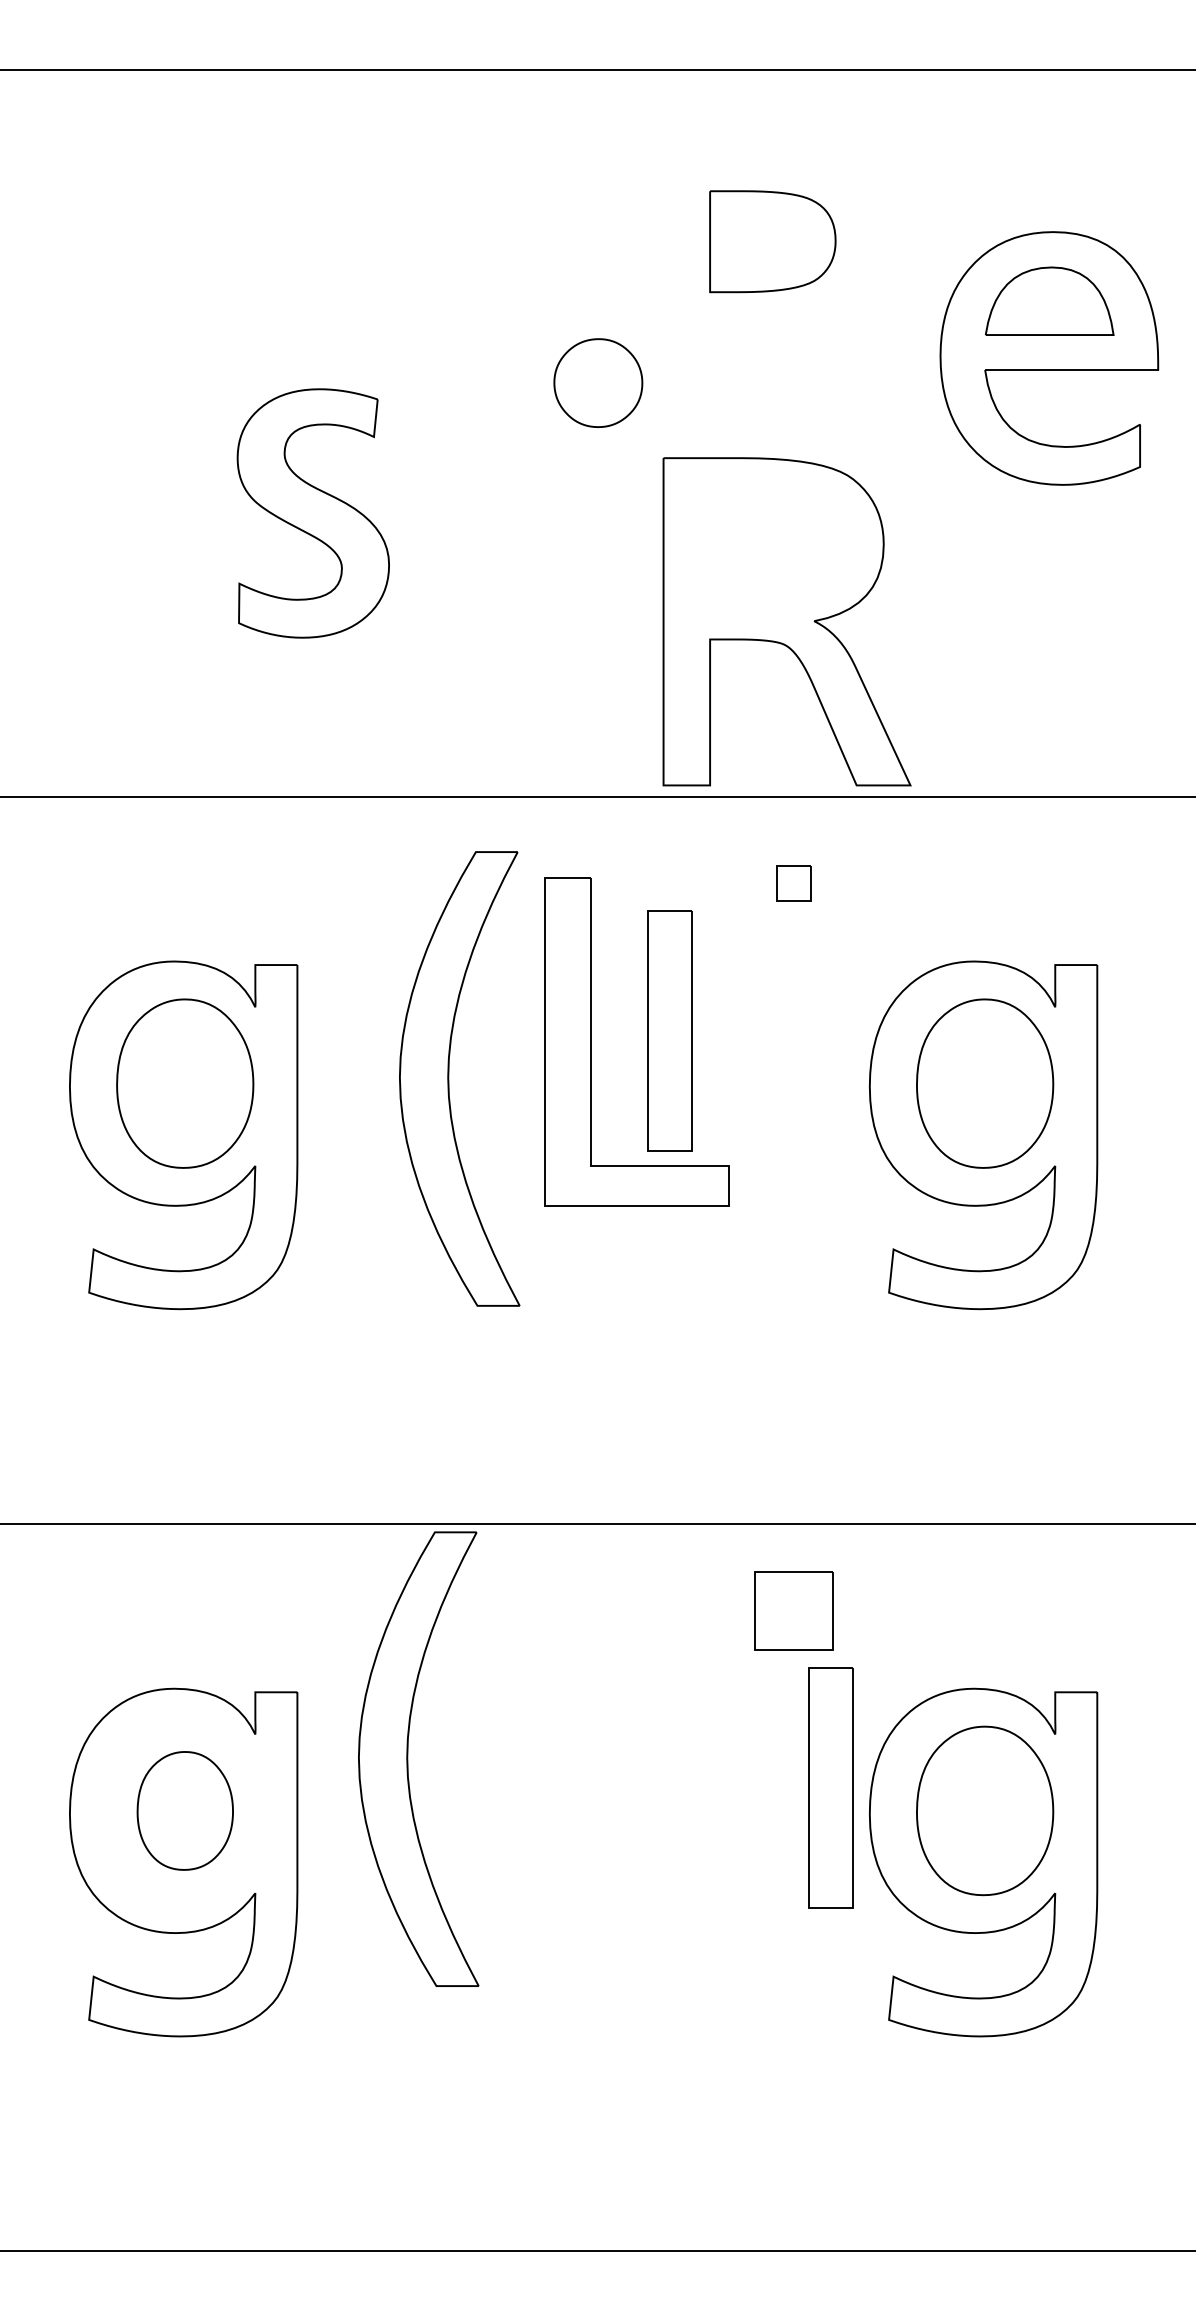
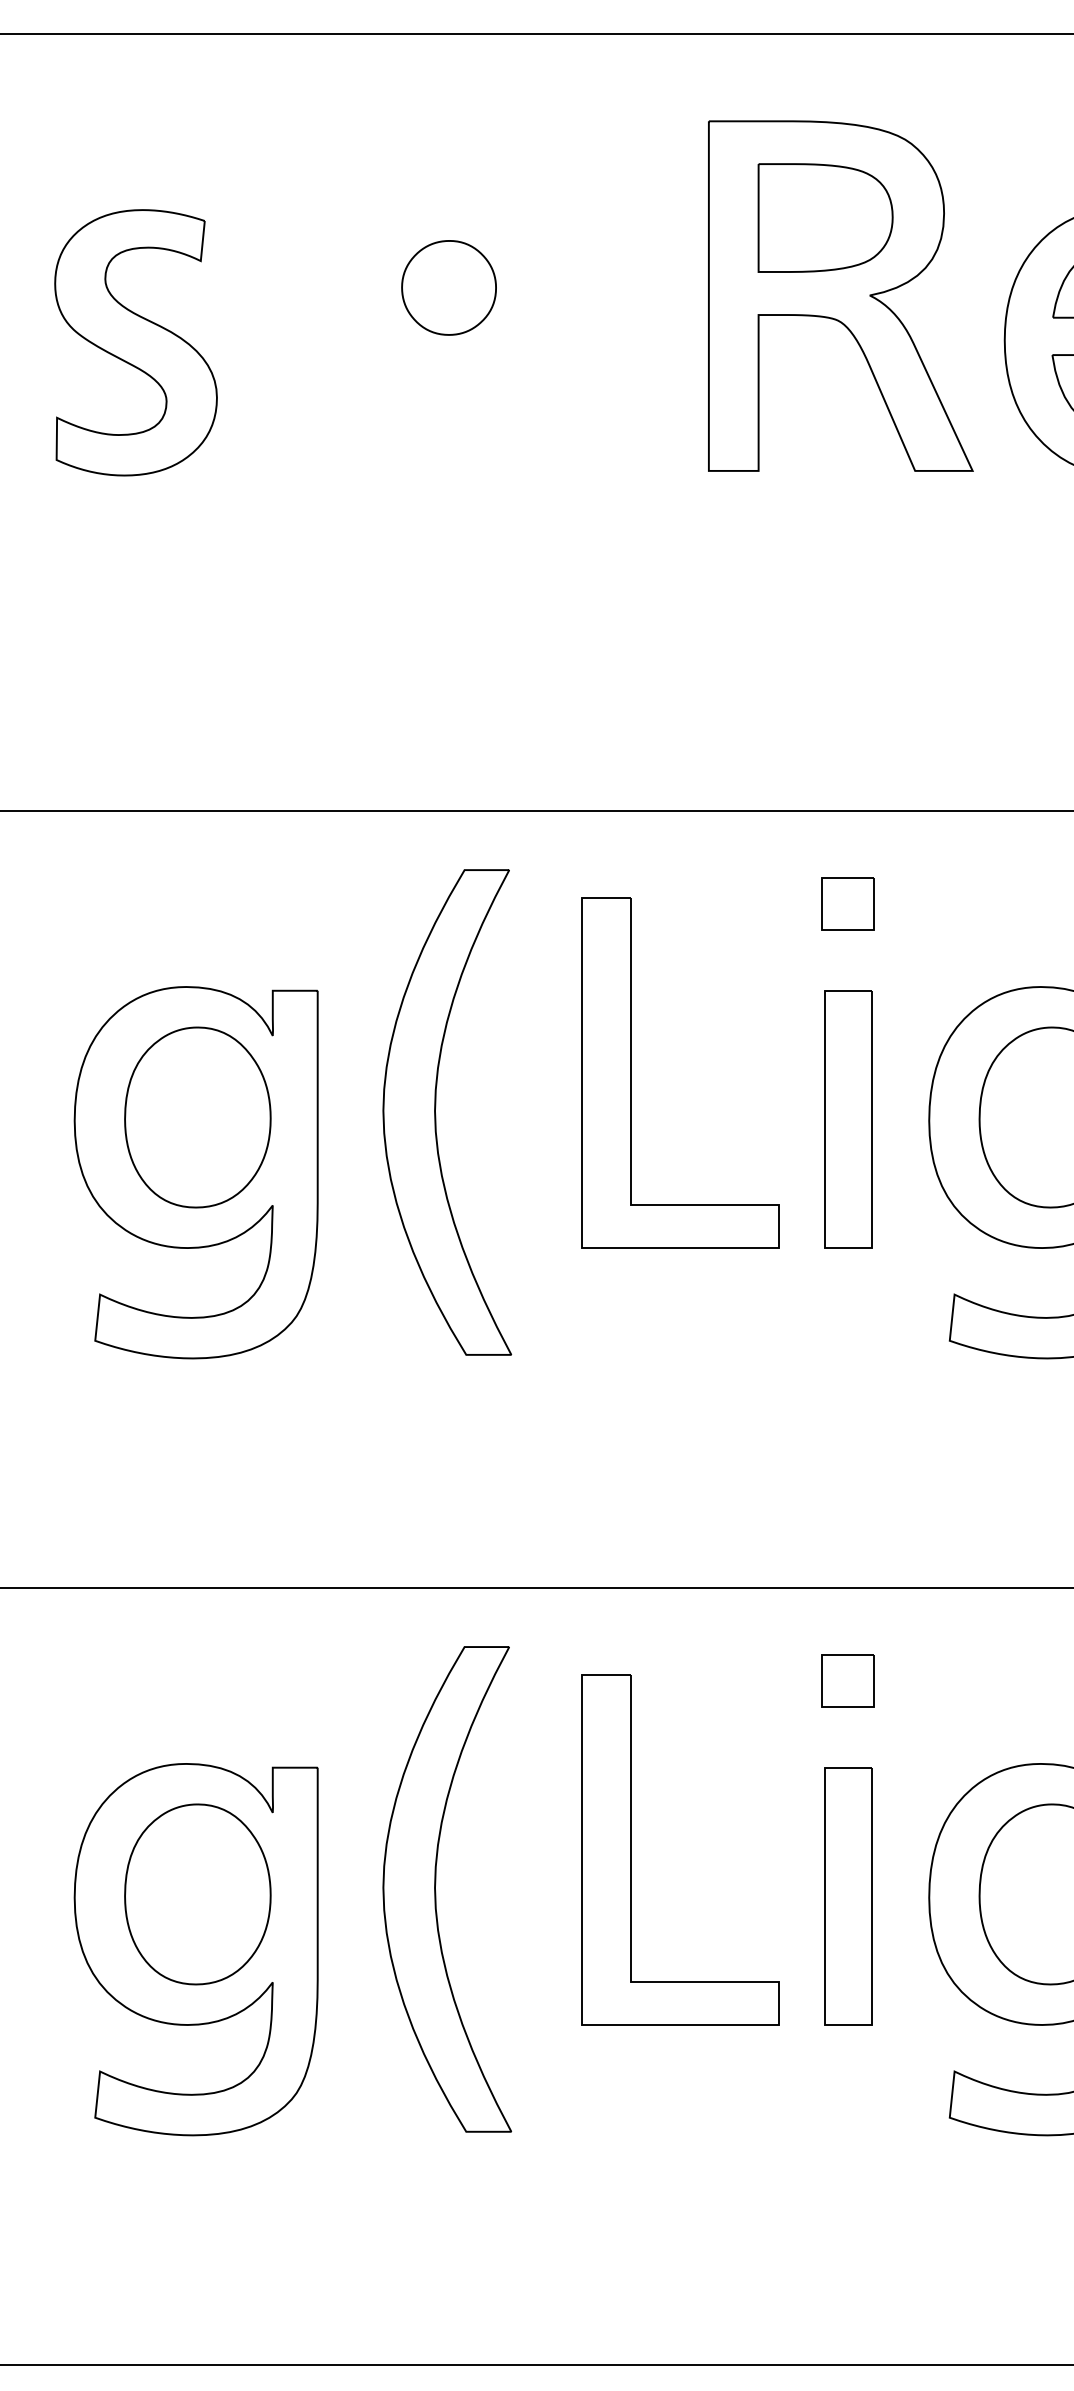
part: (598, 382) -> (449, 287), moved
part: (312, 513) -> (135, 342), moved
part: (786, 621) -> (840, 295), moved
part: (794, 883) -> (848, 903), size x1.43
part: (669, 1030) -> (847, 1119), moved
part: (449, 1078) -> (436, 1111), moved
part: (794, 1610) -> (848, 1680), size x0.62
part: (408, 1758) -> (436, 1888), moved
part: (591, 1769) -> (631, 1850), added
part: (830, 1787) -> (847, 1896), moved
part: (185, 1810) -> (198, 1893), size x1.43

